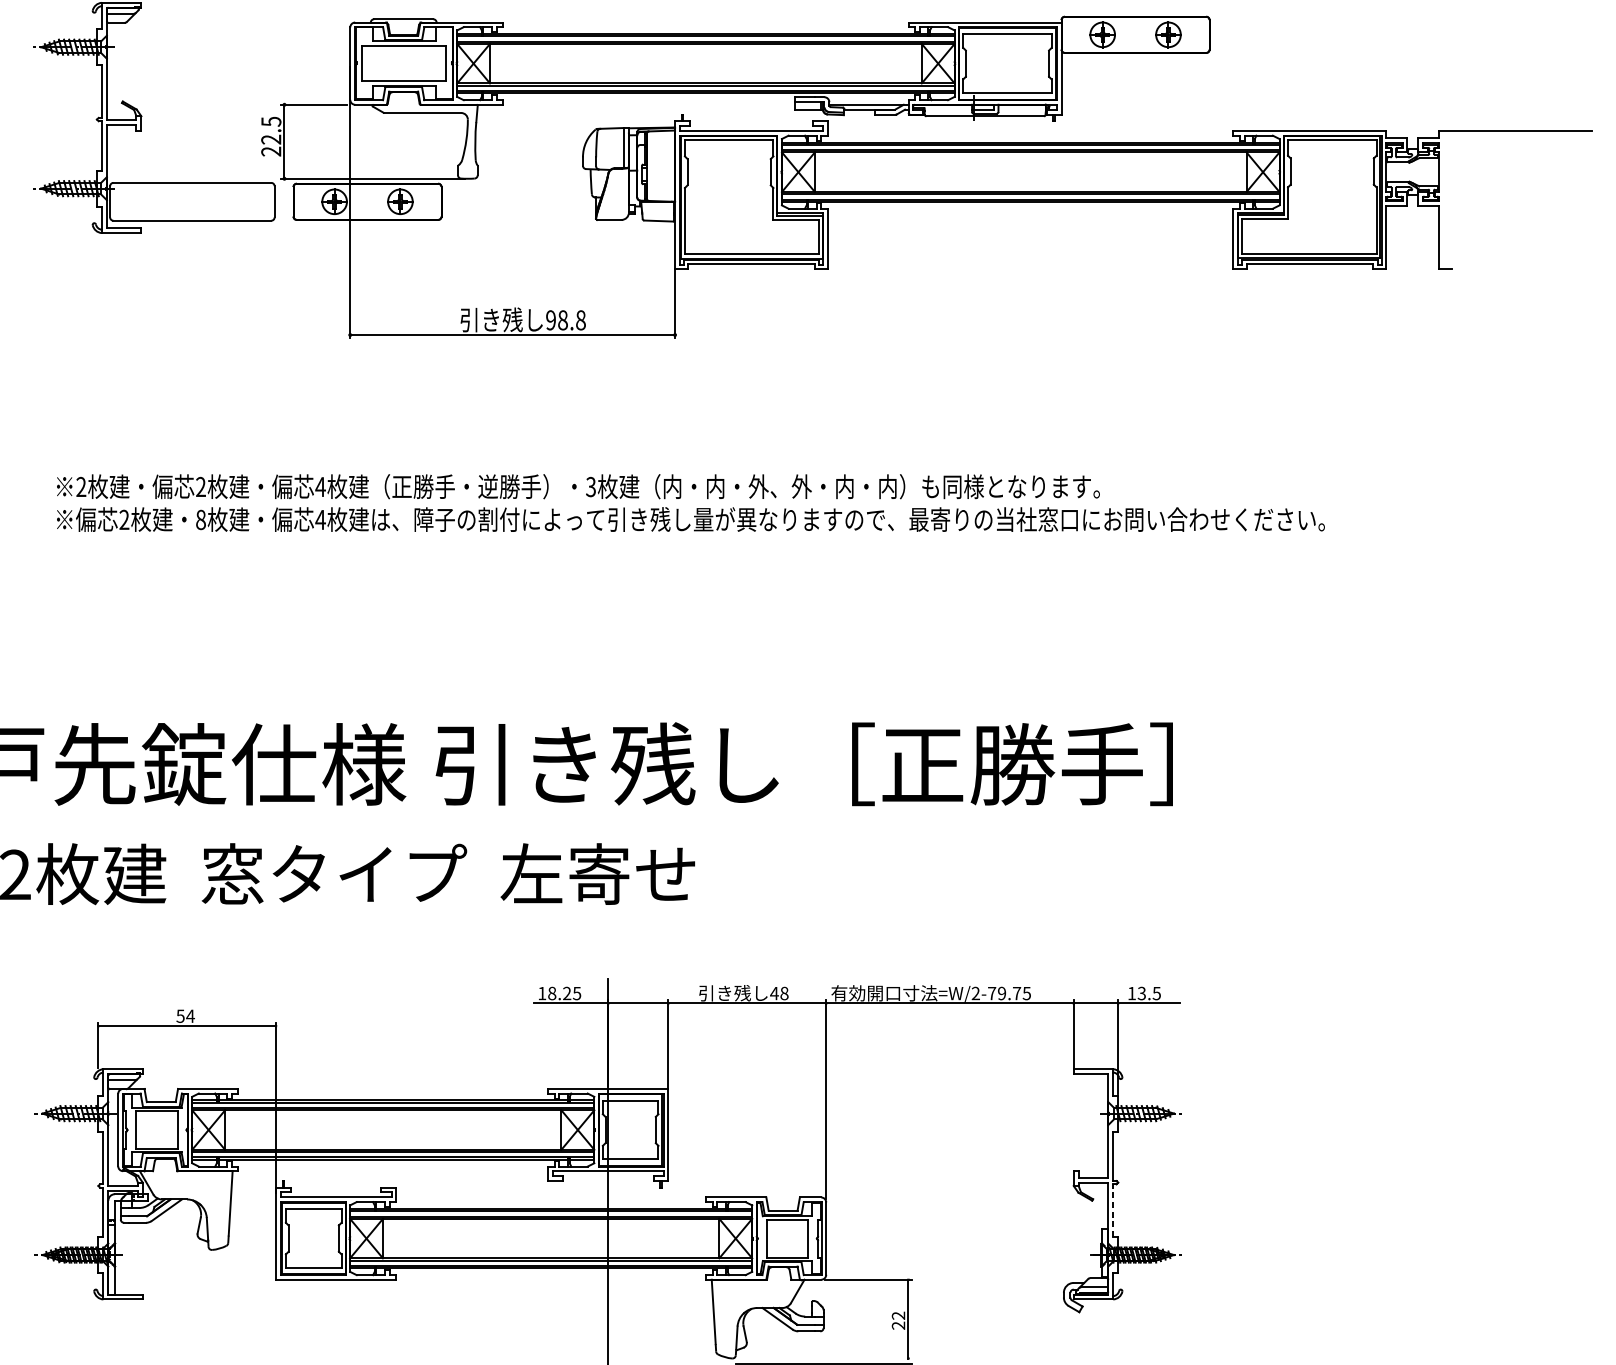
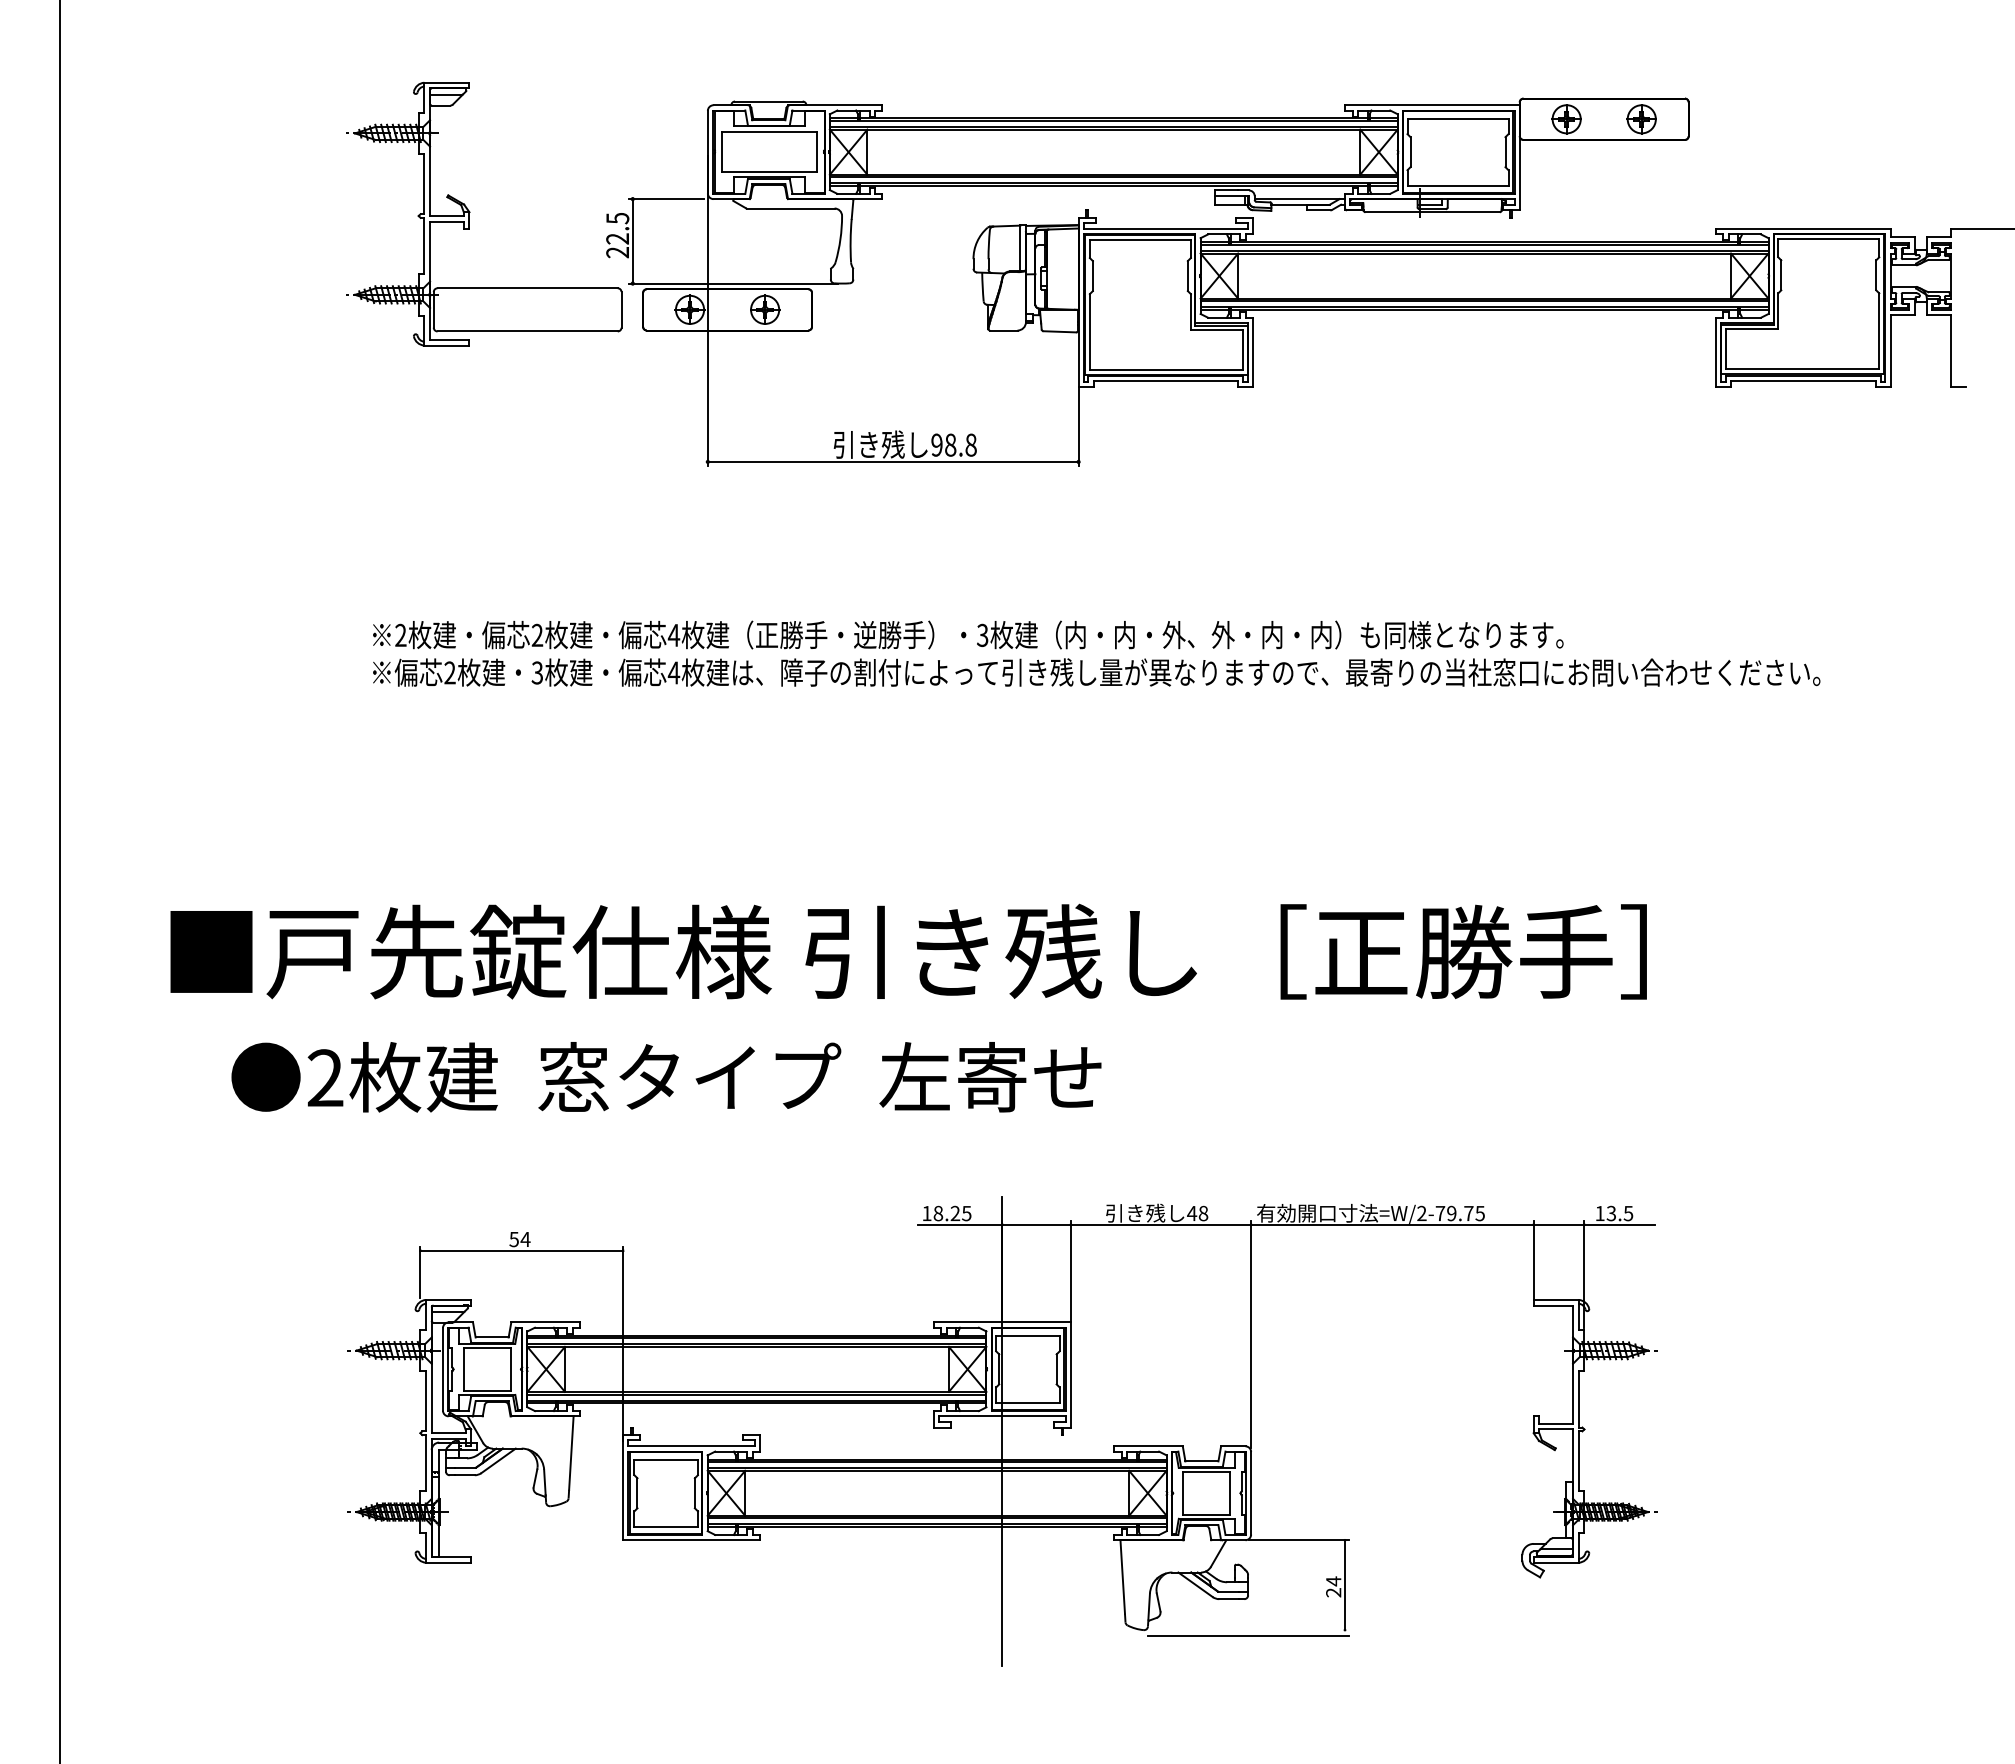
text: (201, 519) -> (537, 672), 8 -> 3
line: (1113, 1209) -> (1578, 1460), dashed -> solid
text: (898, 1315) -> (1333, 1581), 22 -> 24

